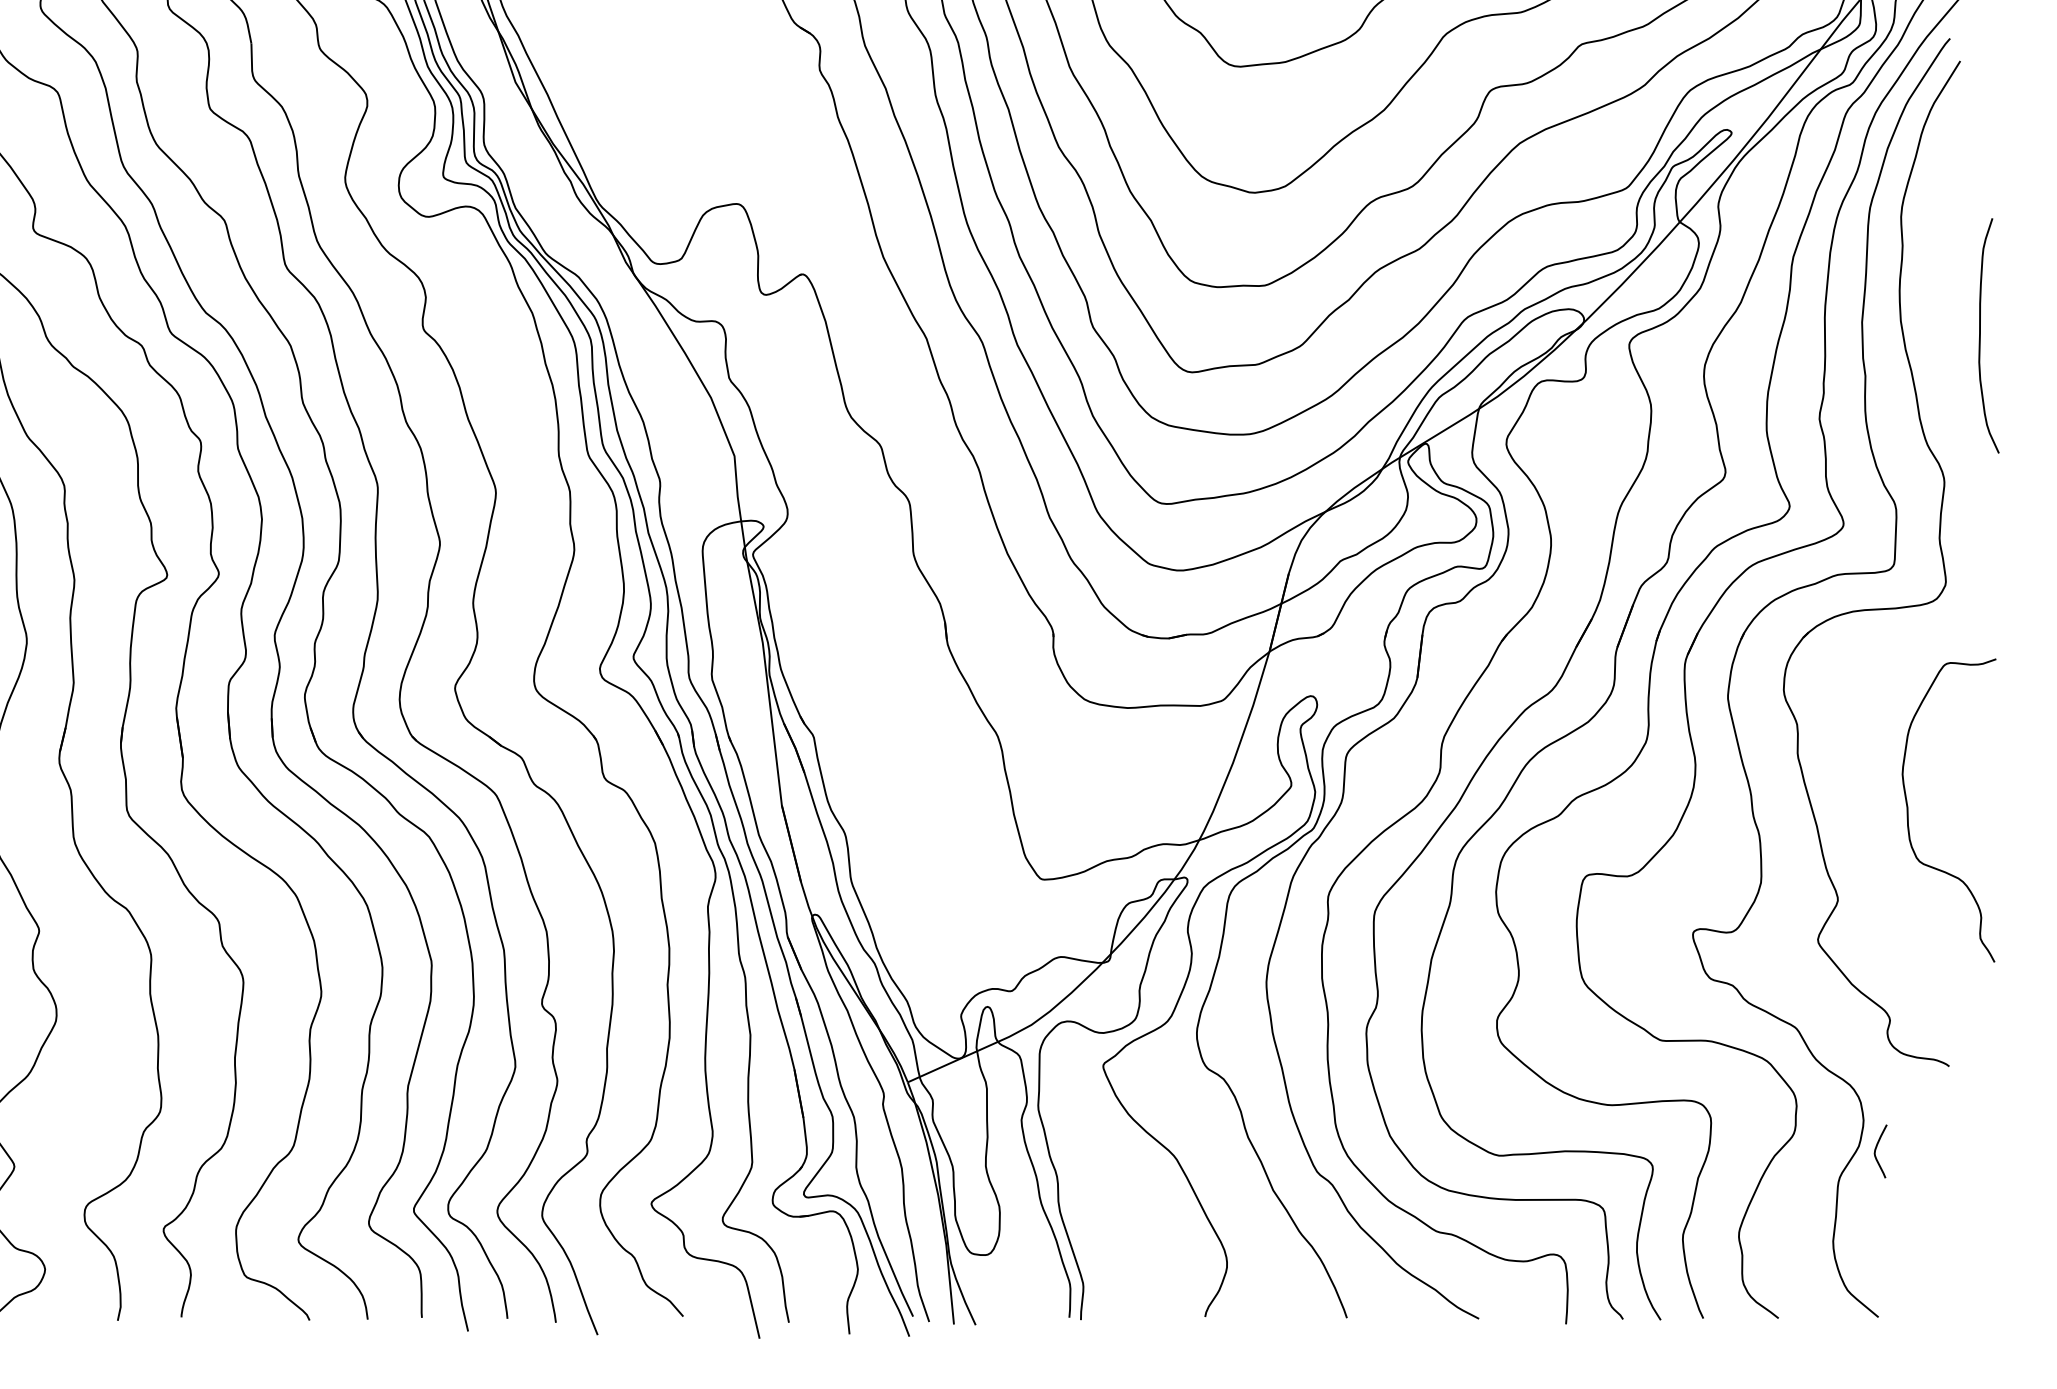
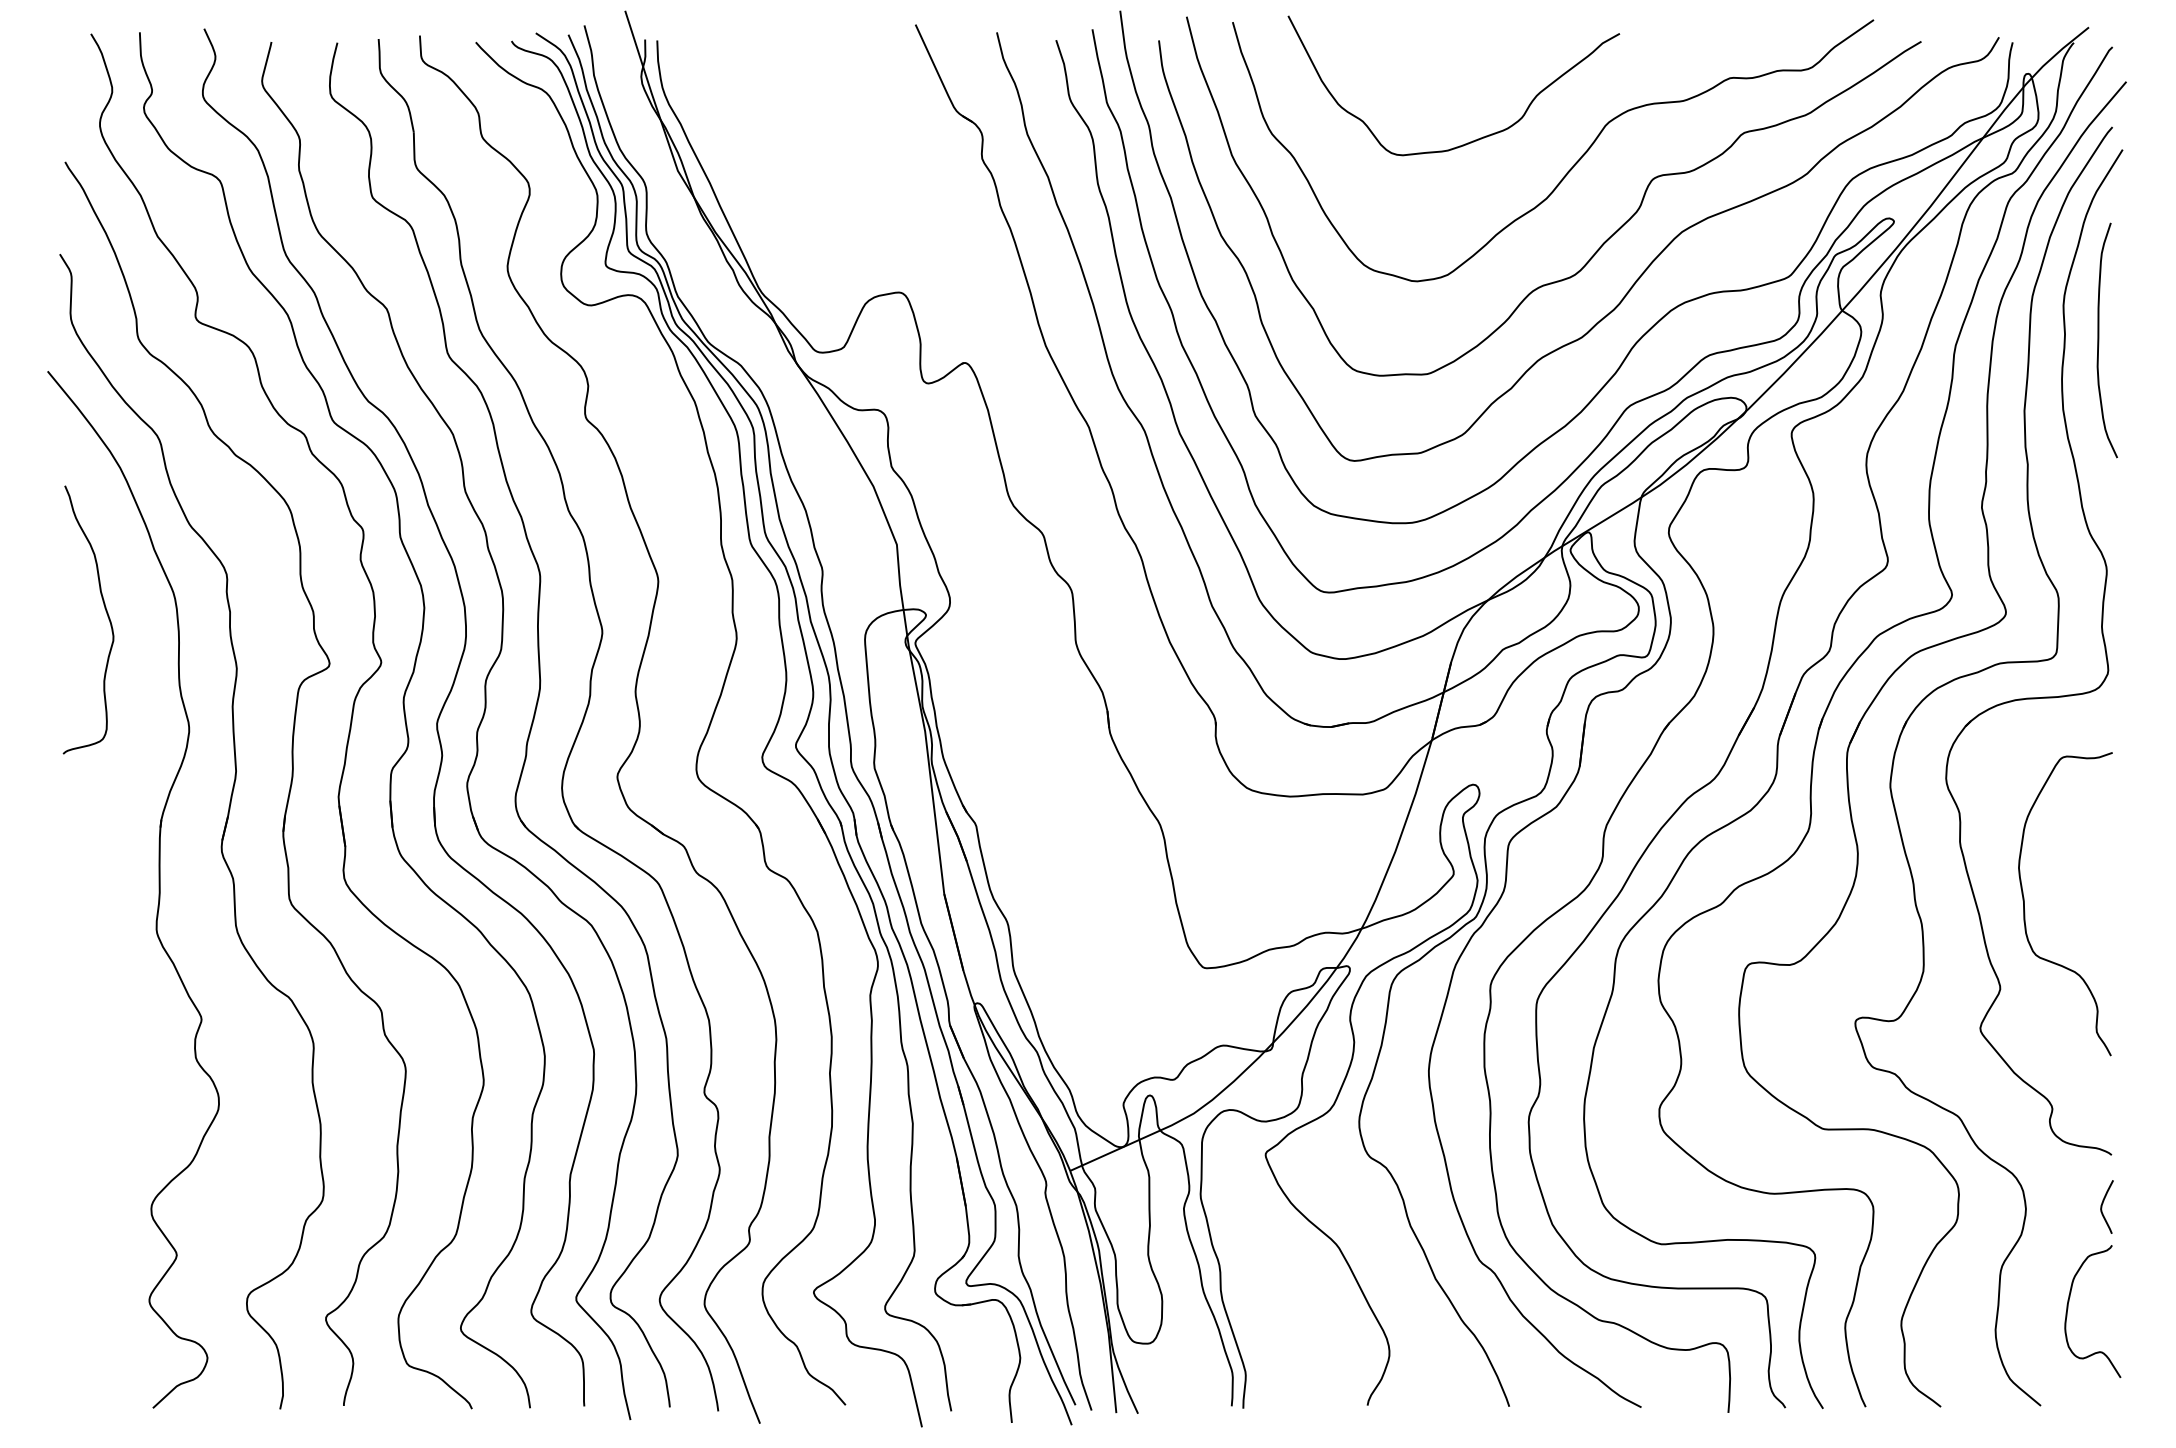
curve: (1981, 335) -> (2099, 340), moved
curve: (1909, 817) -> (2025, 911), moved
curve: (1876, 1150) -> (2102, 1206), moved
curve: (1906, 1220) -> (2068, 1309), added

